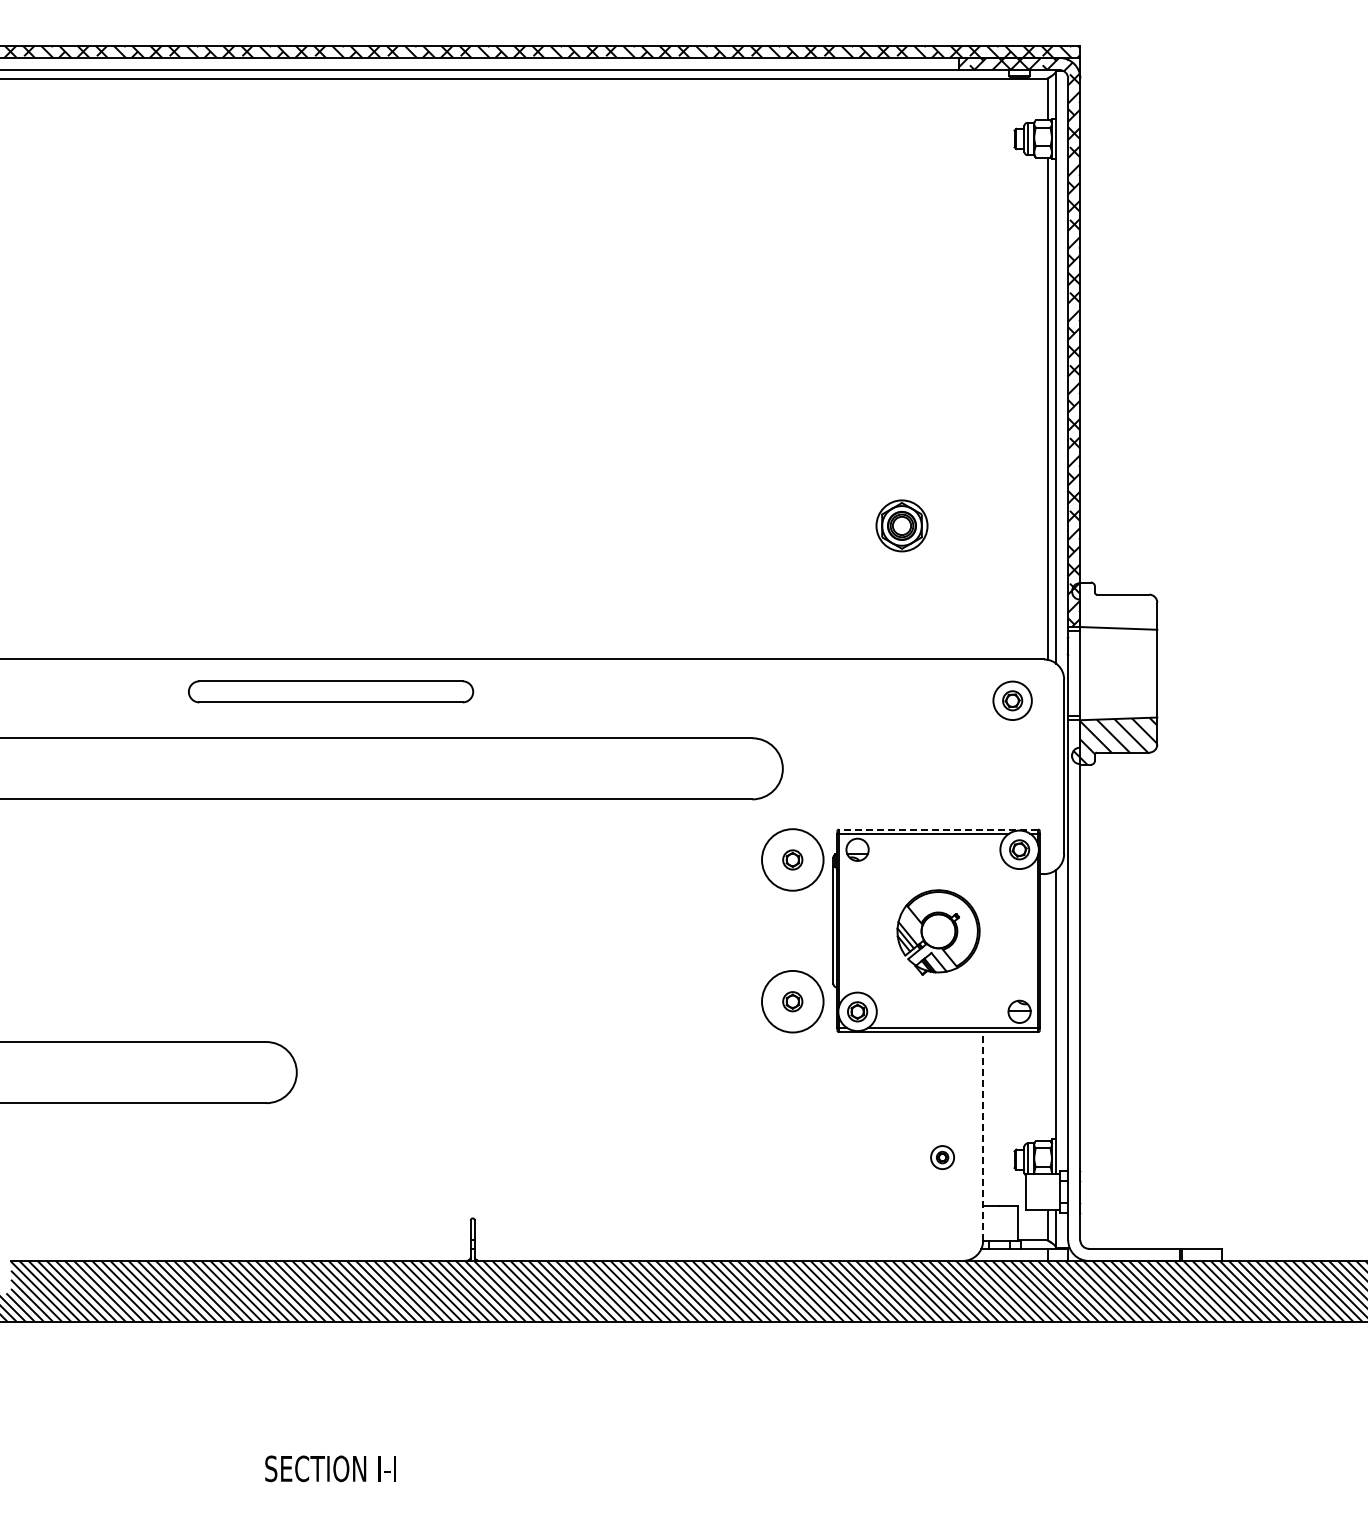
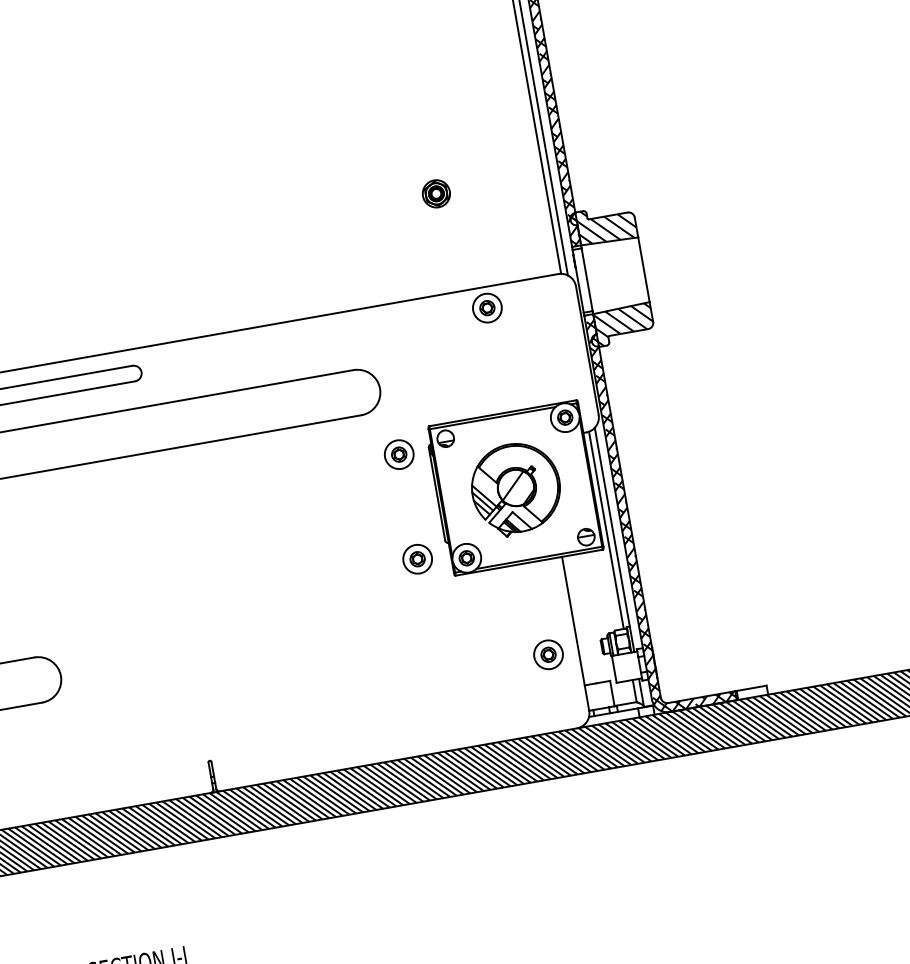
part: (902, 525) -> (436, 193), size x0.71
hatch: (1115, 605) -> (604, 224), added
part: (1012, 700) -> (487, 307), moved
line: (938, 829) -> (502, 413), dashed -> solid
circle: (792, 859) -> (398, 454), size x0.62
part: (938, 932) -> (516, 489), size x1.43
hatch: (1123, 990) -> (660, 507), added
circle: (792, 1001) -> (417, 559), size x0.62
line: (1047, 1007) -> (606, 530), added
line: (983, 1135) -> (575, 633), dashed -> solid
part: (942, 1157) -> (548, 654), size x1.67

